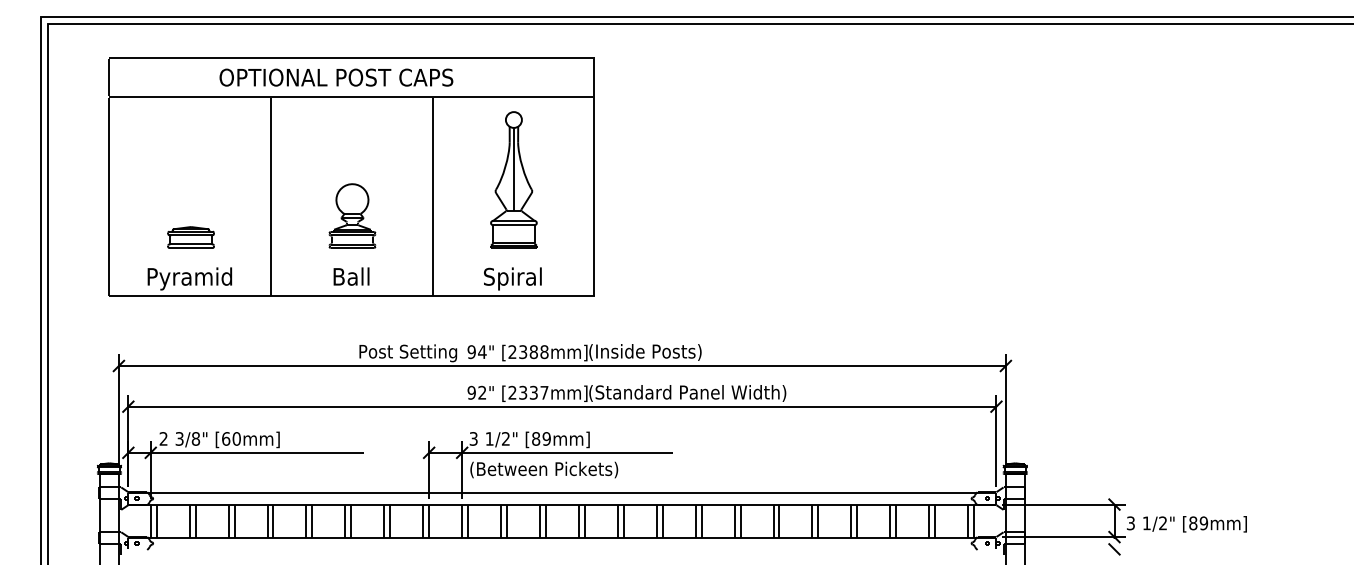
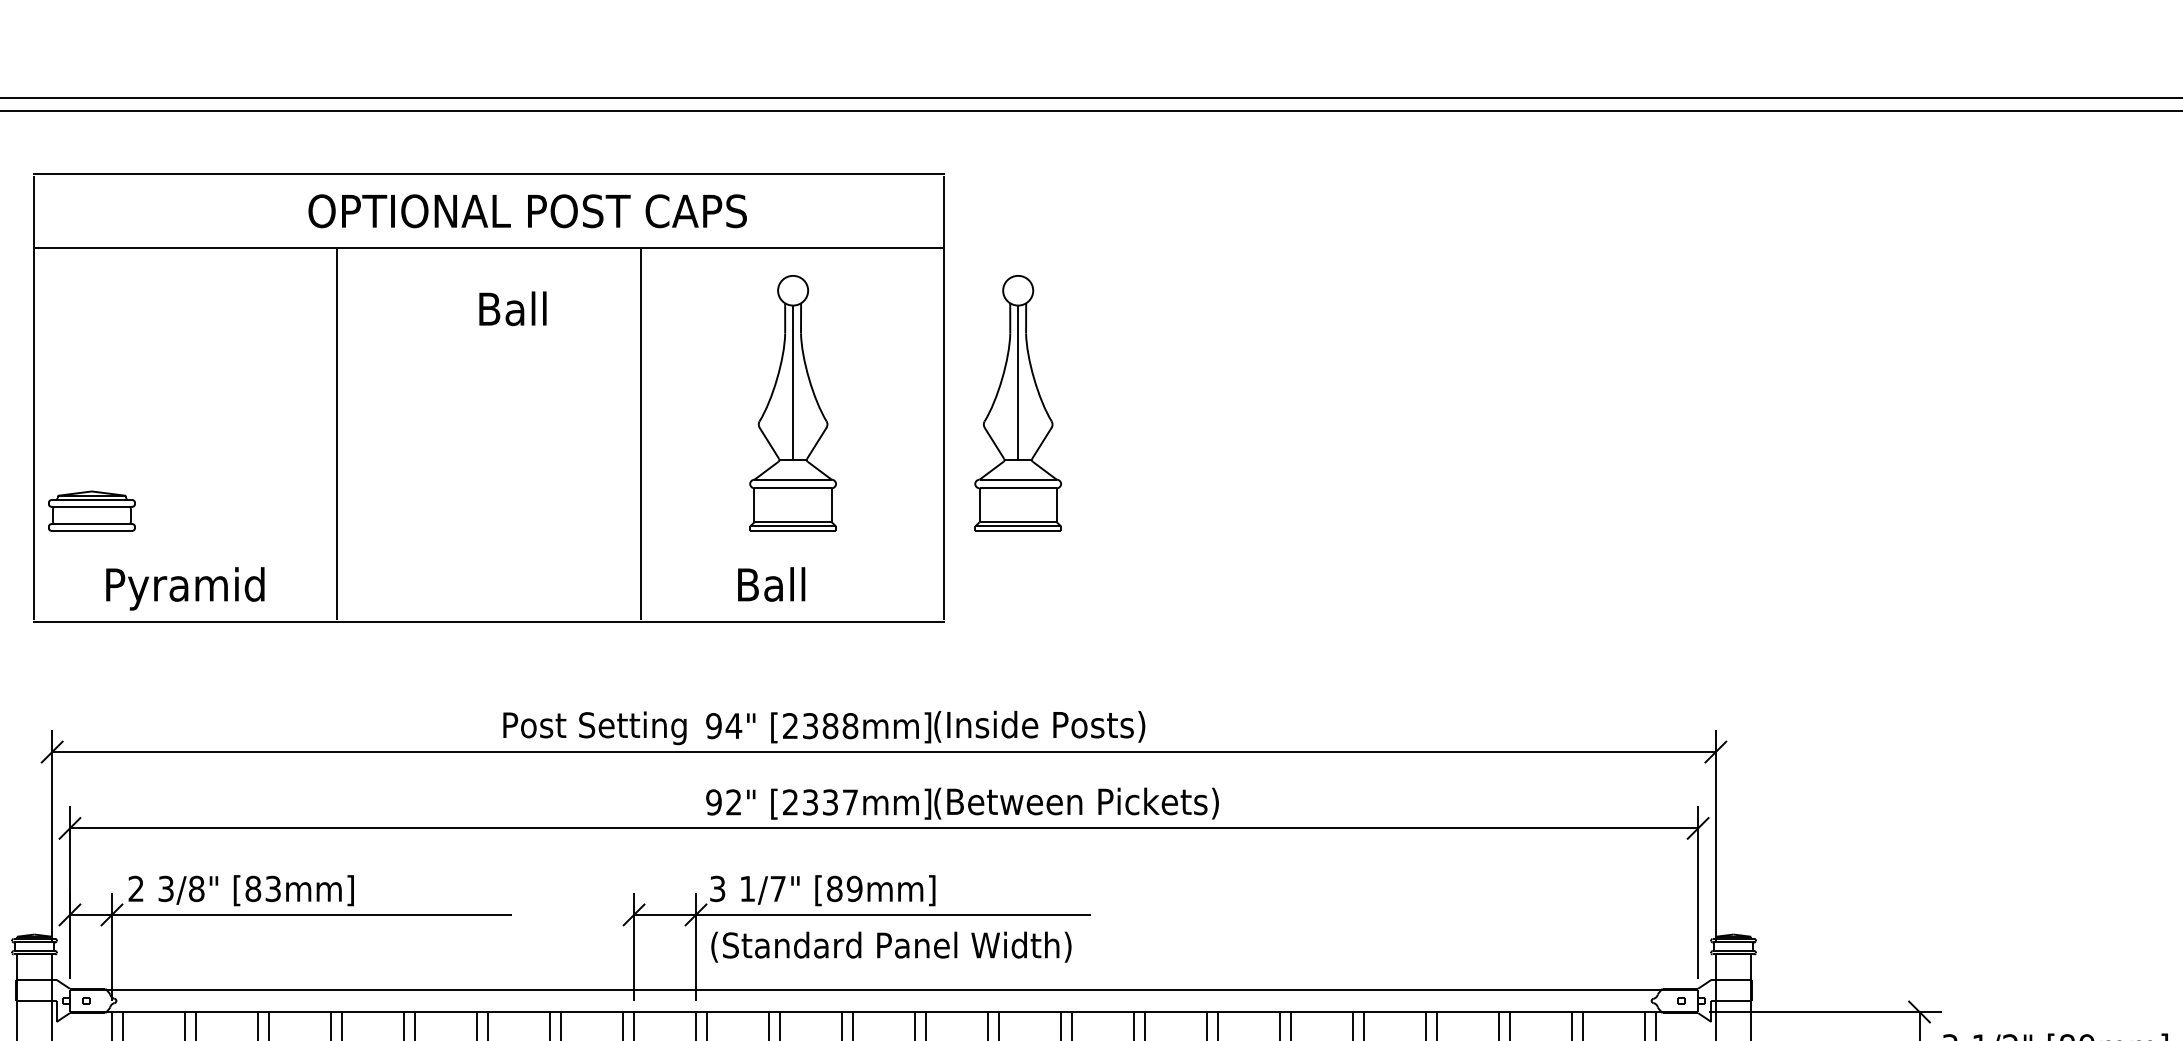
text: (336, 77) -> (527, 210), moved
part: (633, 179) -> (1017, 402), added
part: (352, 215) -> (490, 469), removed
part: (190, 237) -> (90, 511), moved
text: (351, 276) -> (512, 308), moved
text: (512, 278) -> (790, 587), Spiral -> Ball
text: (690, 393) -> (1124, 803), (Standard Panel Width) -> (Between Pickets)
text: (231, 438) -> (263, 888), [60mm] -> [83mm]
text: (505, 438) -> (777, 888), 1/2" -> 1/7"
text: (569, 469) -> (897, 946), (Between Pickets) -> (Standard Panel Width)

